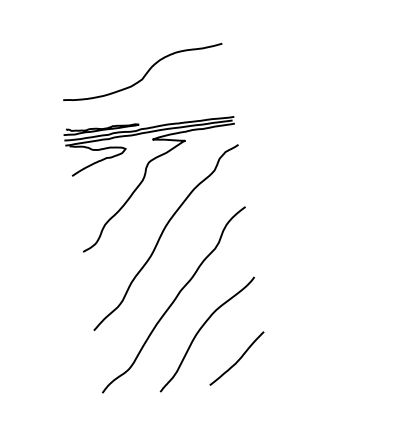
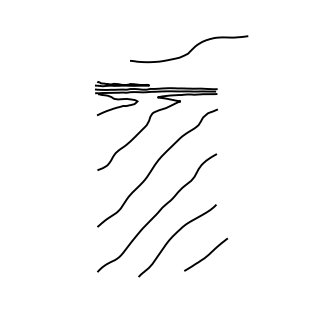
curve: (144, 73) -> (190, 49), moved
curve: (237, 359) -> (206, 255), moved

